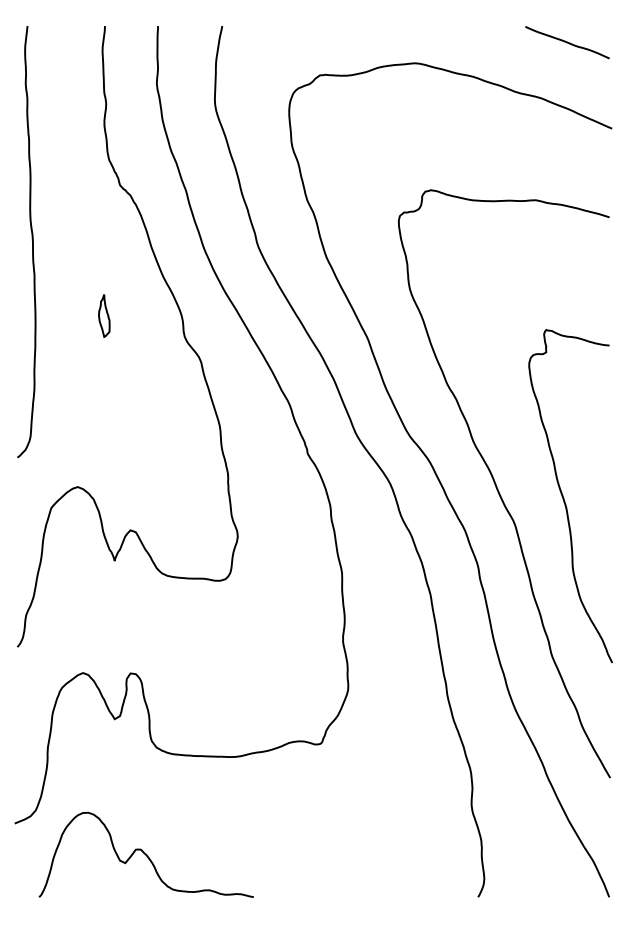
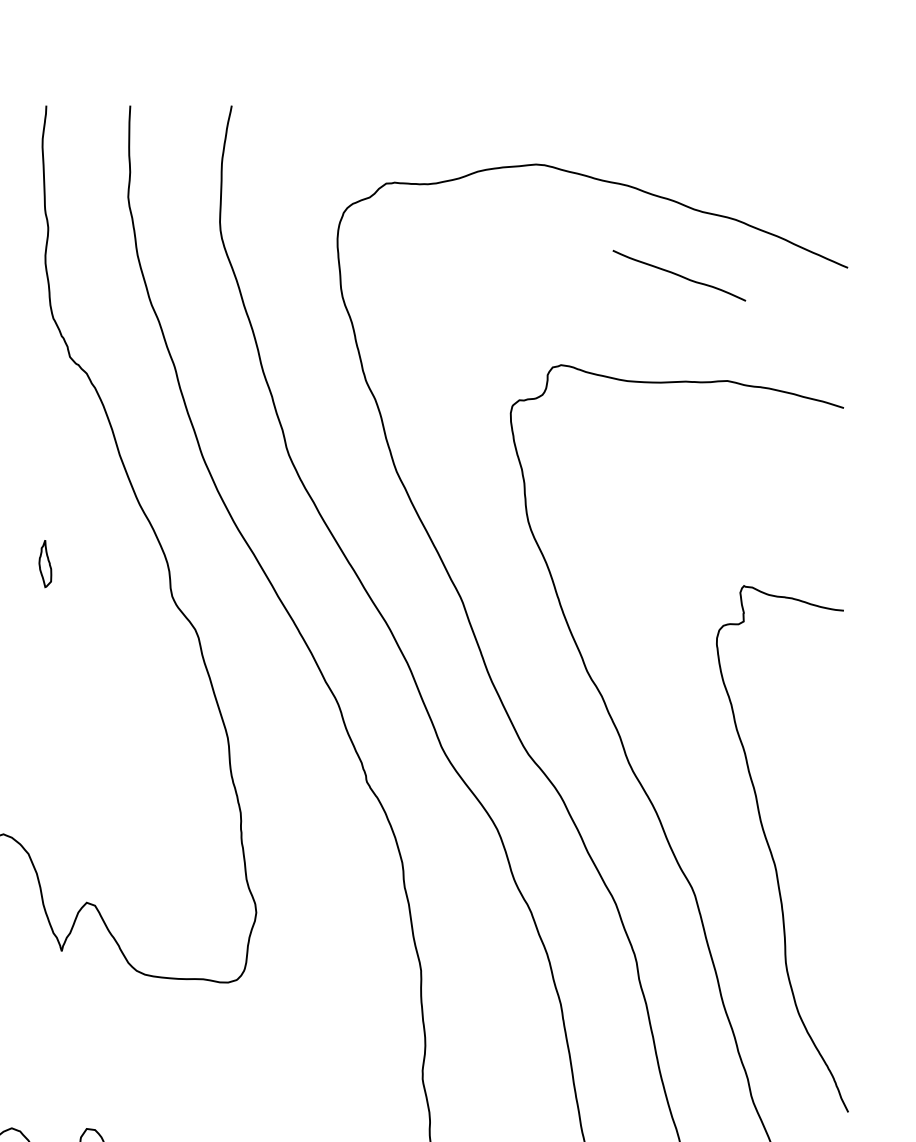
curve: (567, 42) -> (679, 275), moved
part: (104, 315) -> (45, 563), size x0.7

